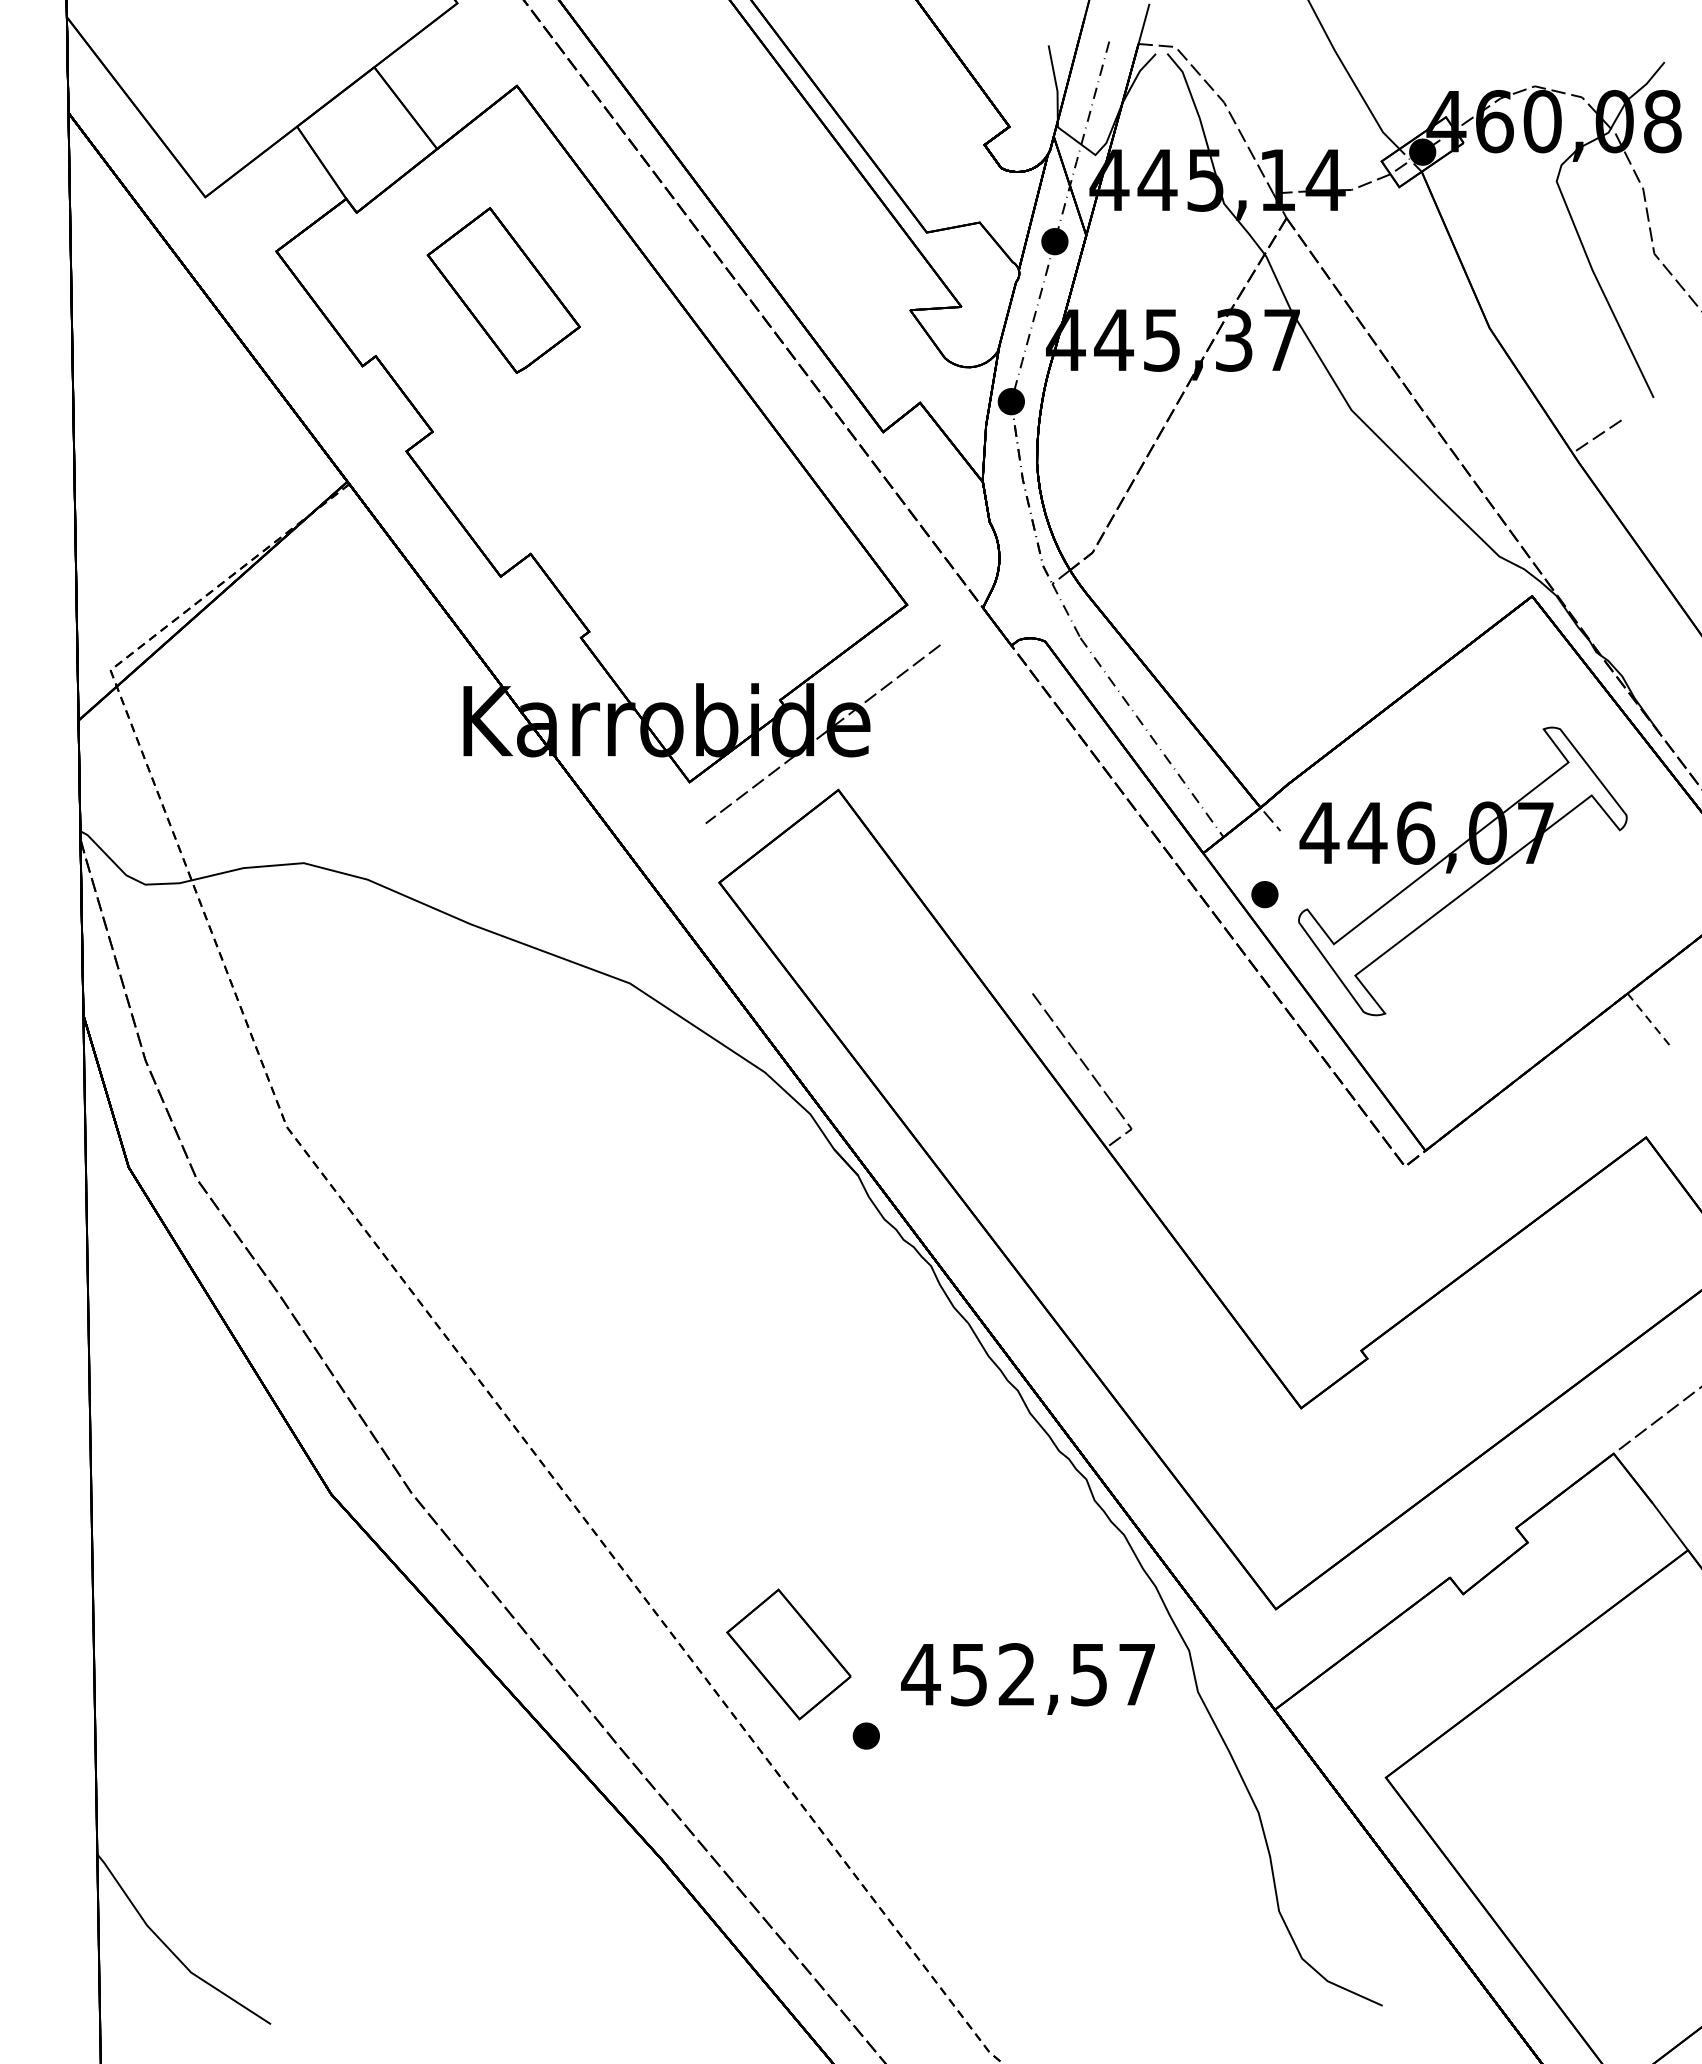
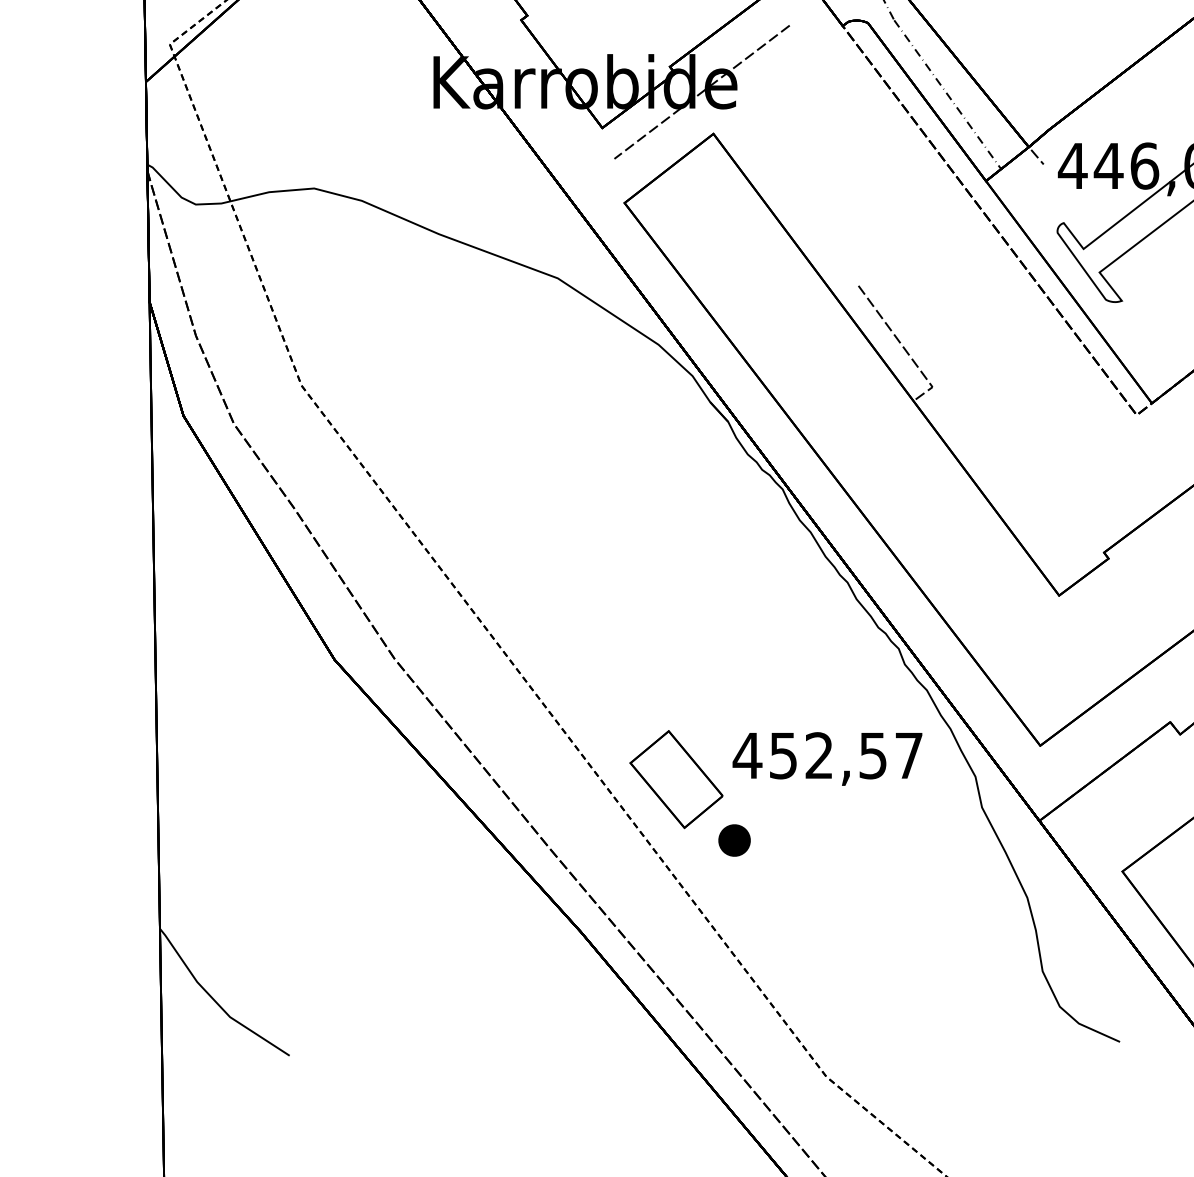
part: (1264, 894) -> (1031, 211), removed
text: (1027, 1678) -> (827, 758), moved
part: (865, 1735) -> (733, 840), size x1.6

